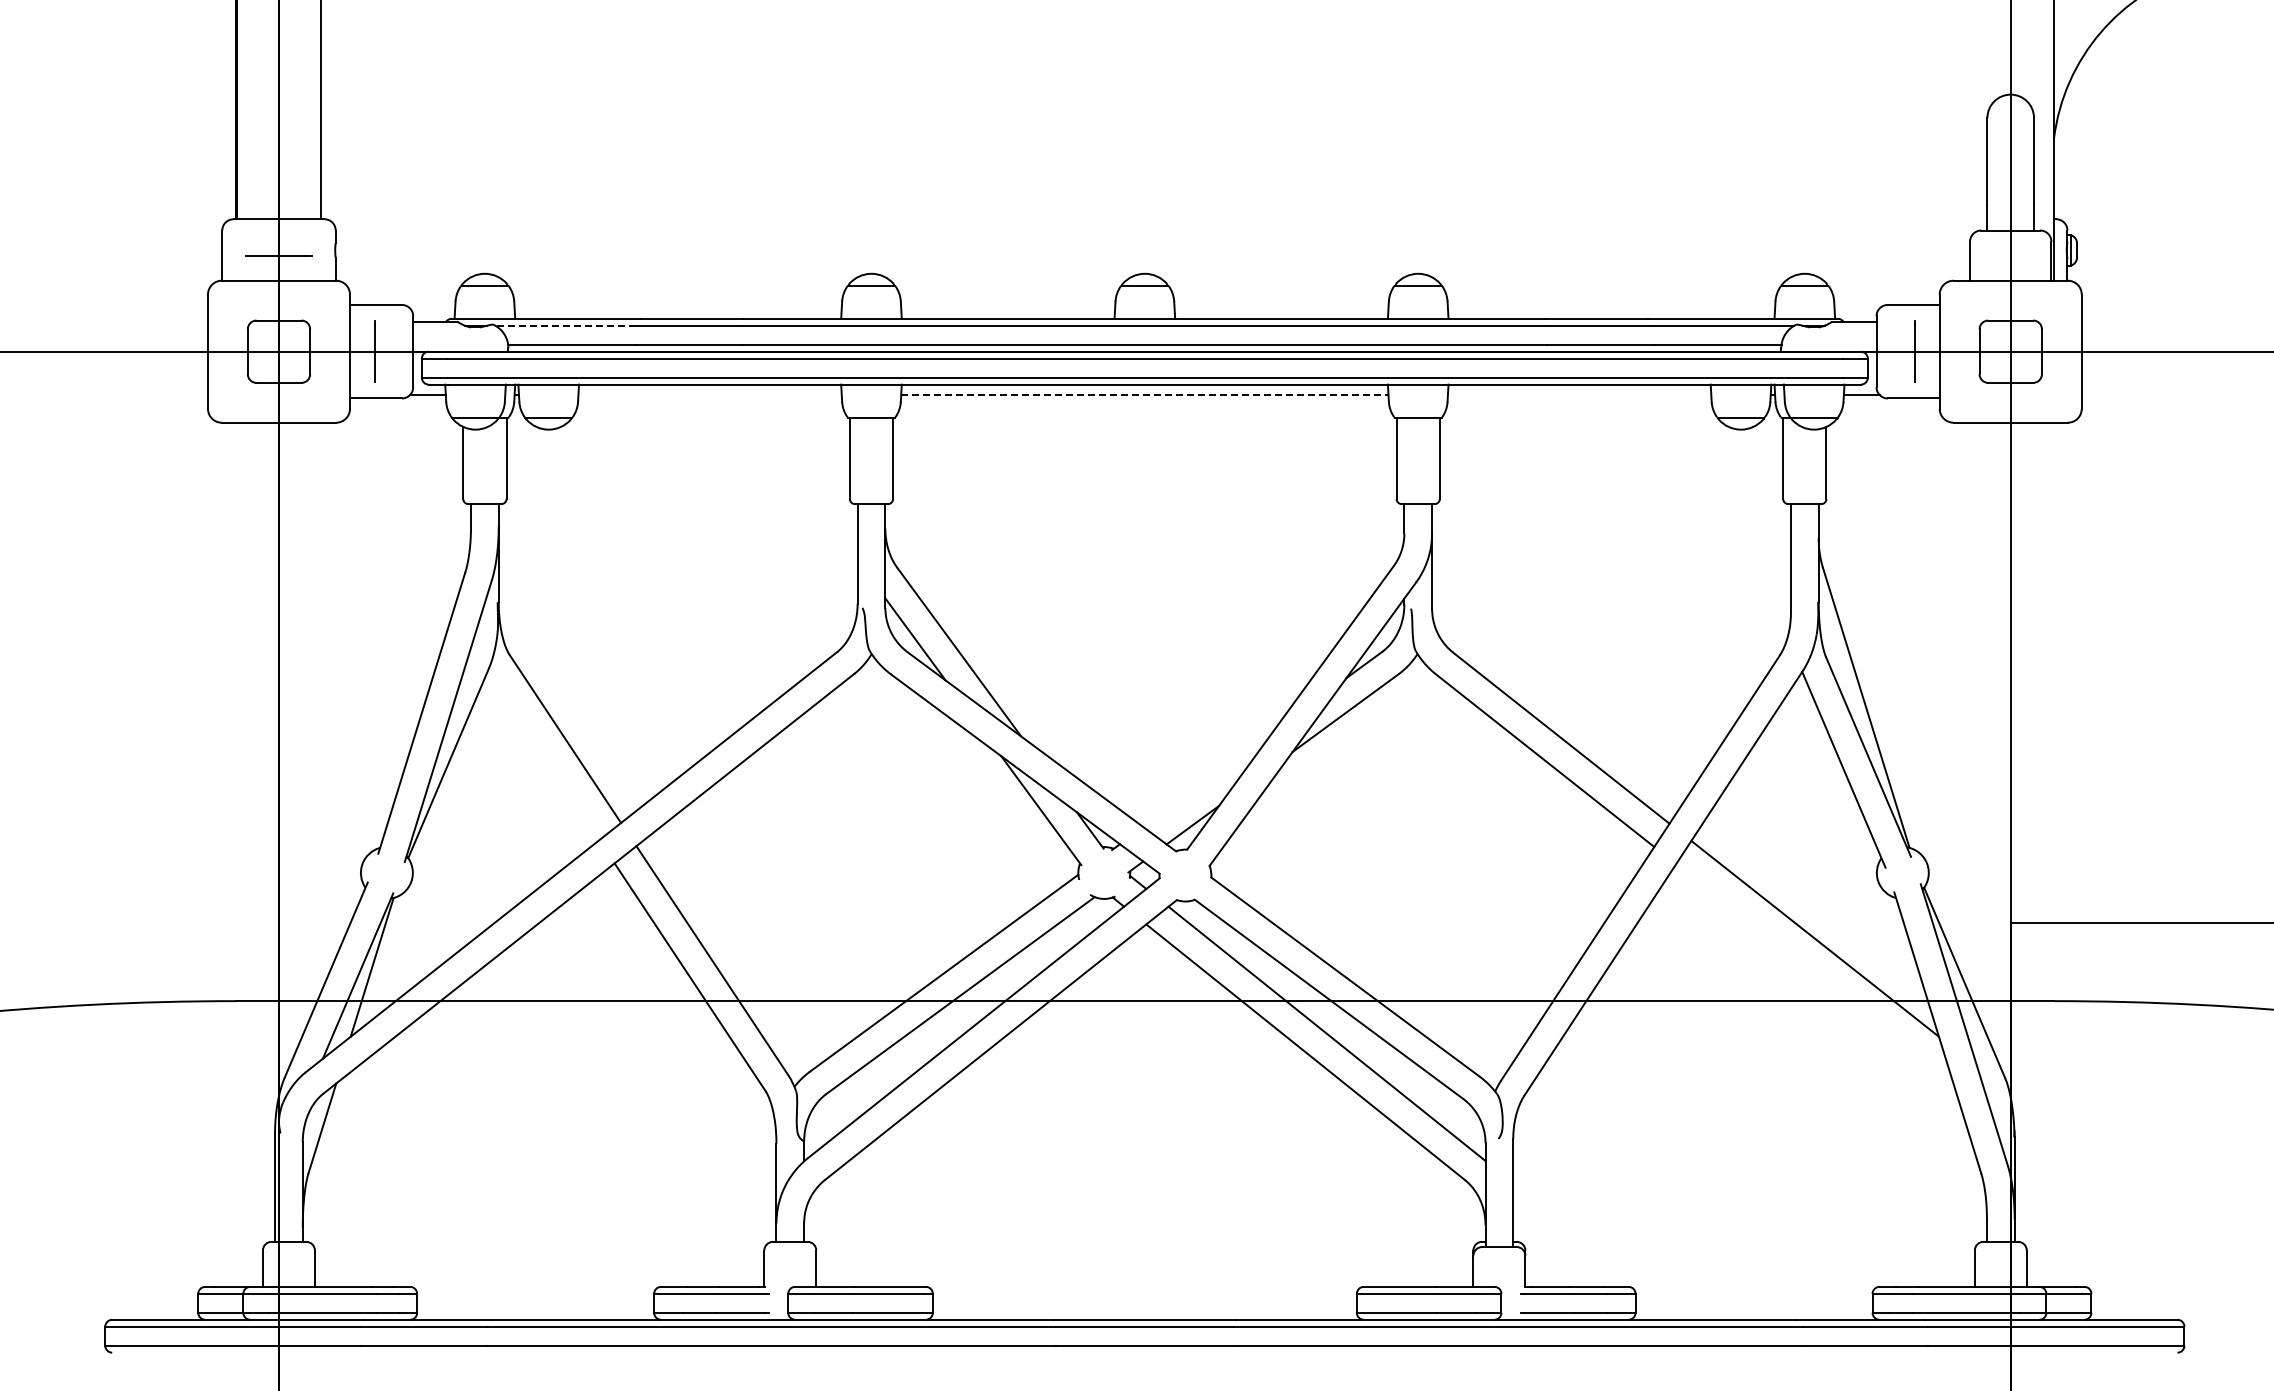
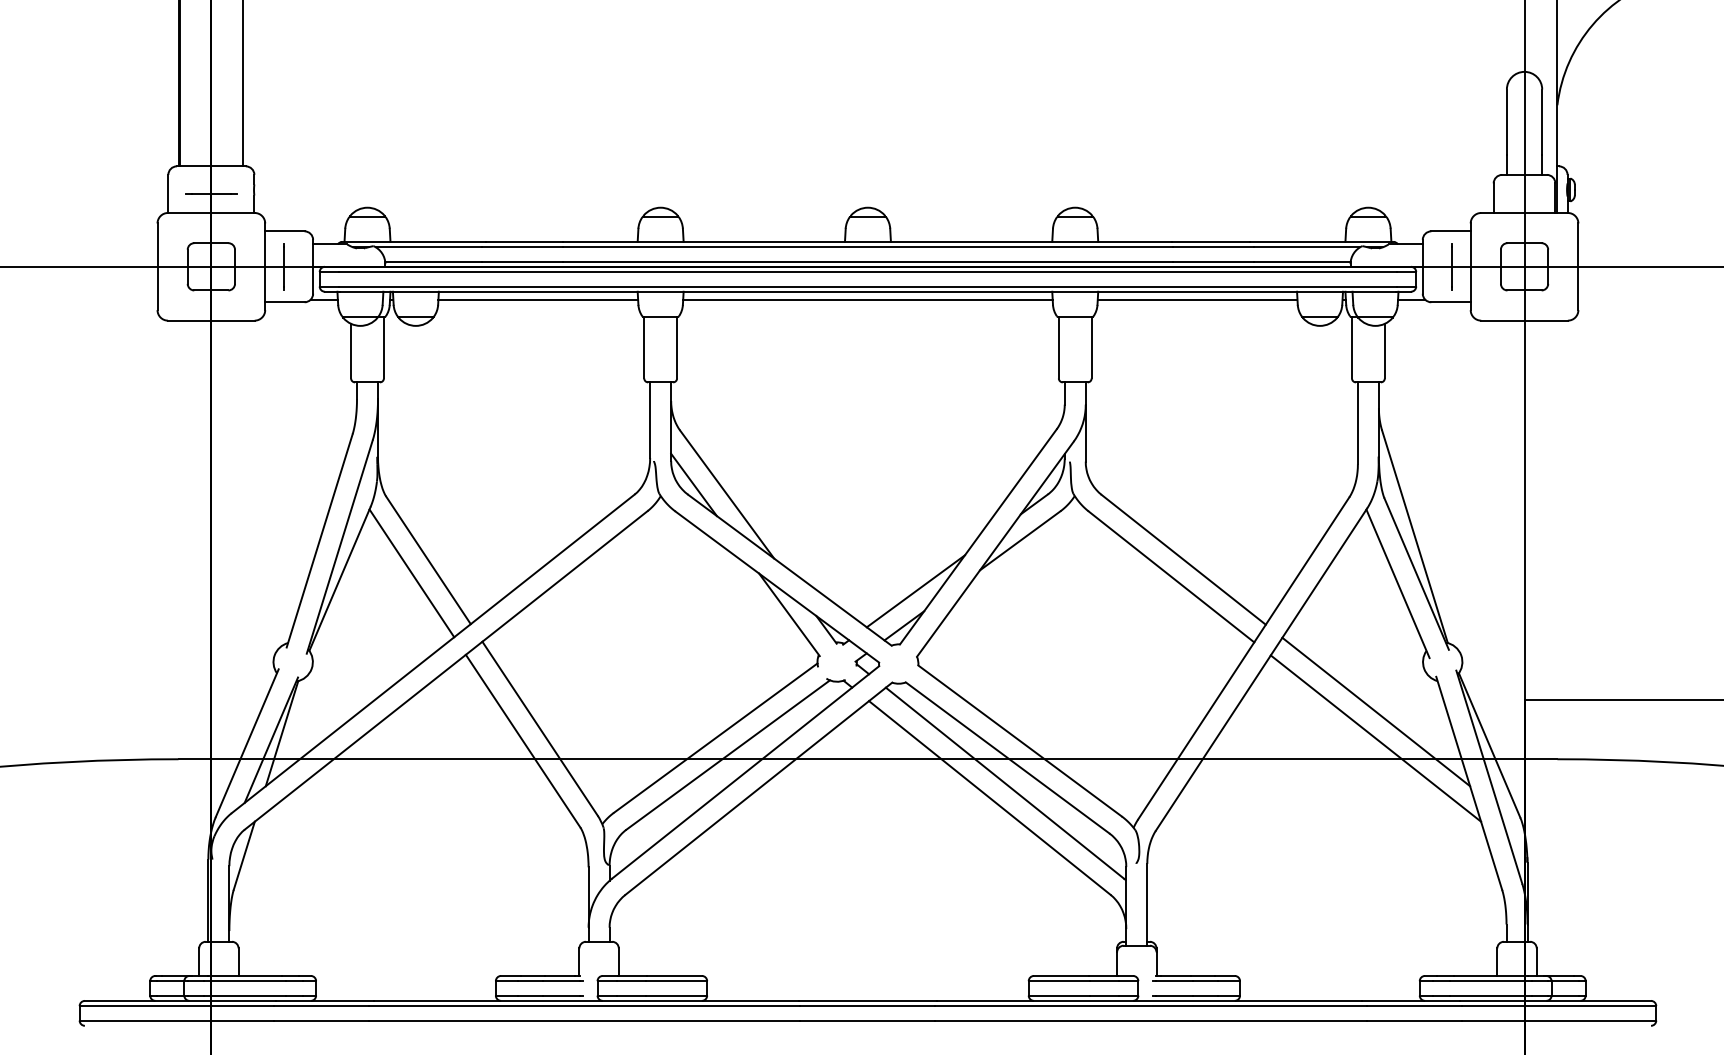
line: (565, 325) -> (428, 246), dashed -> solid
line: (709, 395) -> (537, 300), added
line: (1144, 395) -> (867, 300), dashed -> solid
line: (1579, 395) -> (1197, 300), added
line: (543, 755) -> (411, 572), added
line: (1207, 779) -> (915, 591), added
line: (1814, 973) -> (1375, 738), added

